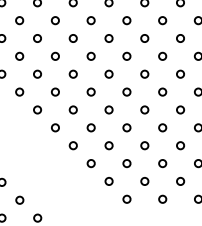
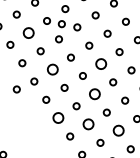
circle: (72, 55) -> (61, 23), added
circle: (37, 73) -> (28, 32), size x1.6
circle: (126, 91) -> (101, 63), size x1.6
circle: (72, 109) -> (52, 69), size x1.6
circle: (126, 127) -> (94, 93), size x1.6
circle: (37, 140) -> (16, 89), added
circle: (90, 163) -> (57, 118), size x1.6
circle: (126, 163) -> (88, 124), size x1.6
circle: (162, 163) -> (118, 130), size x1.6

